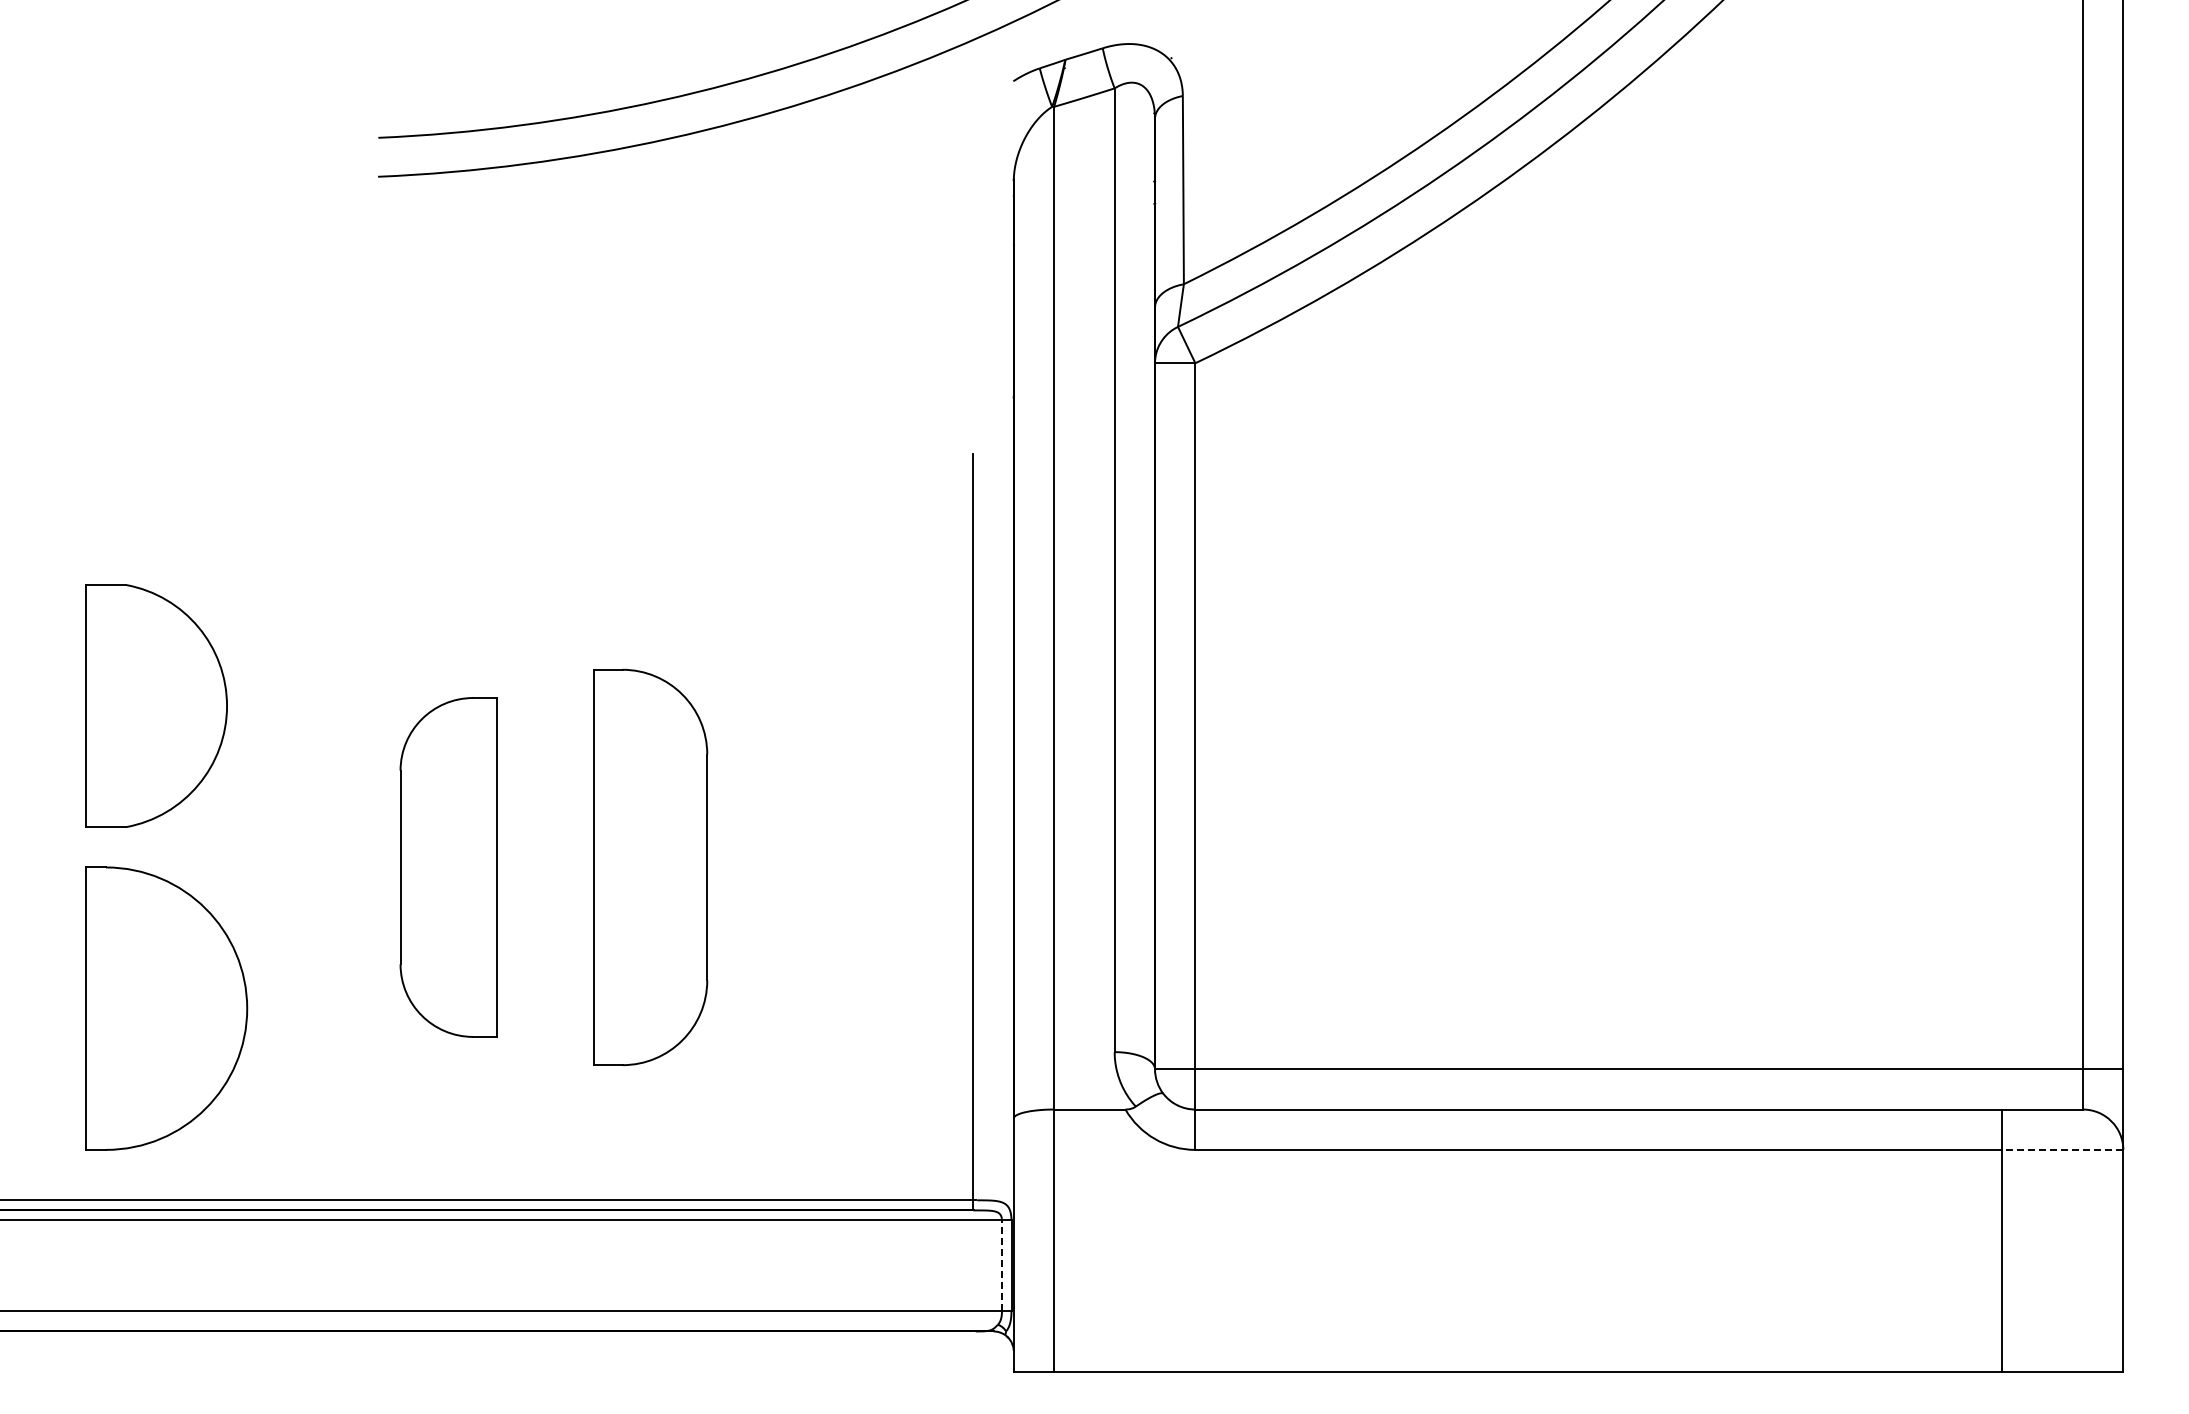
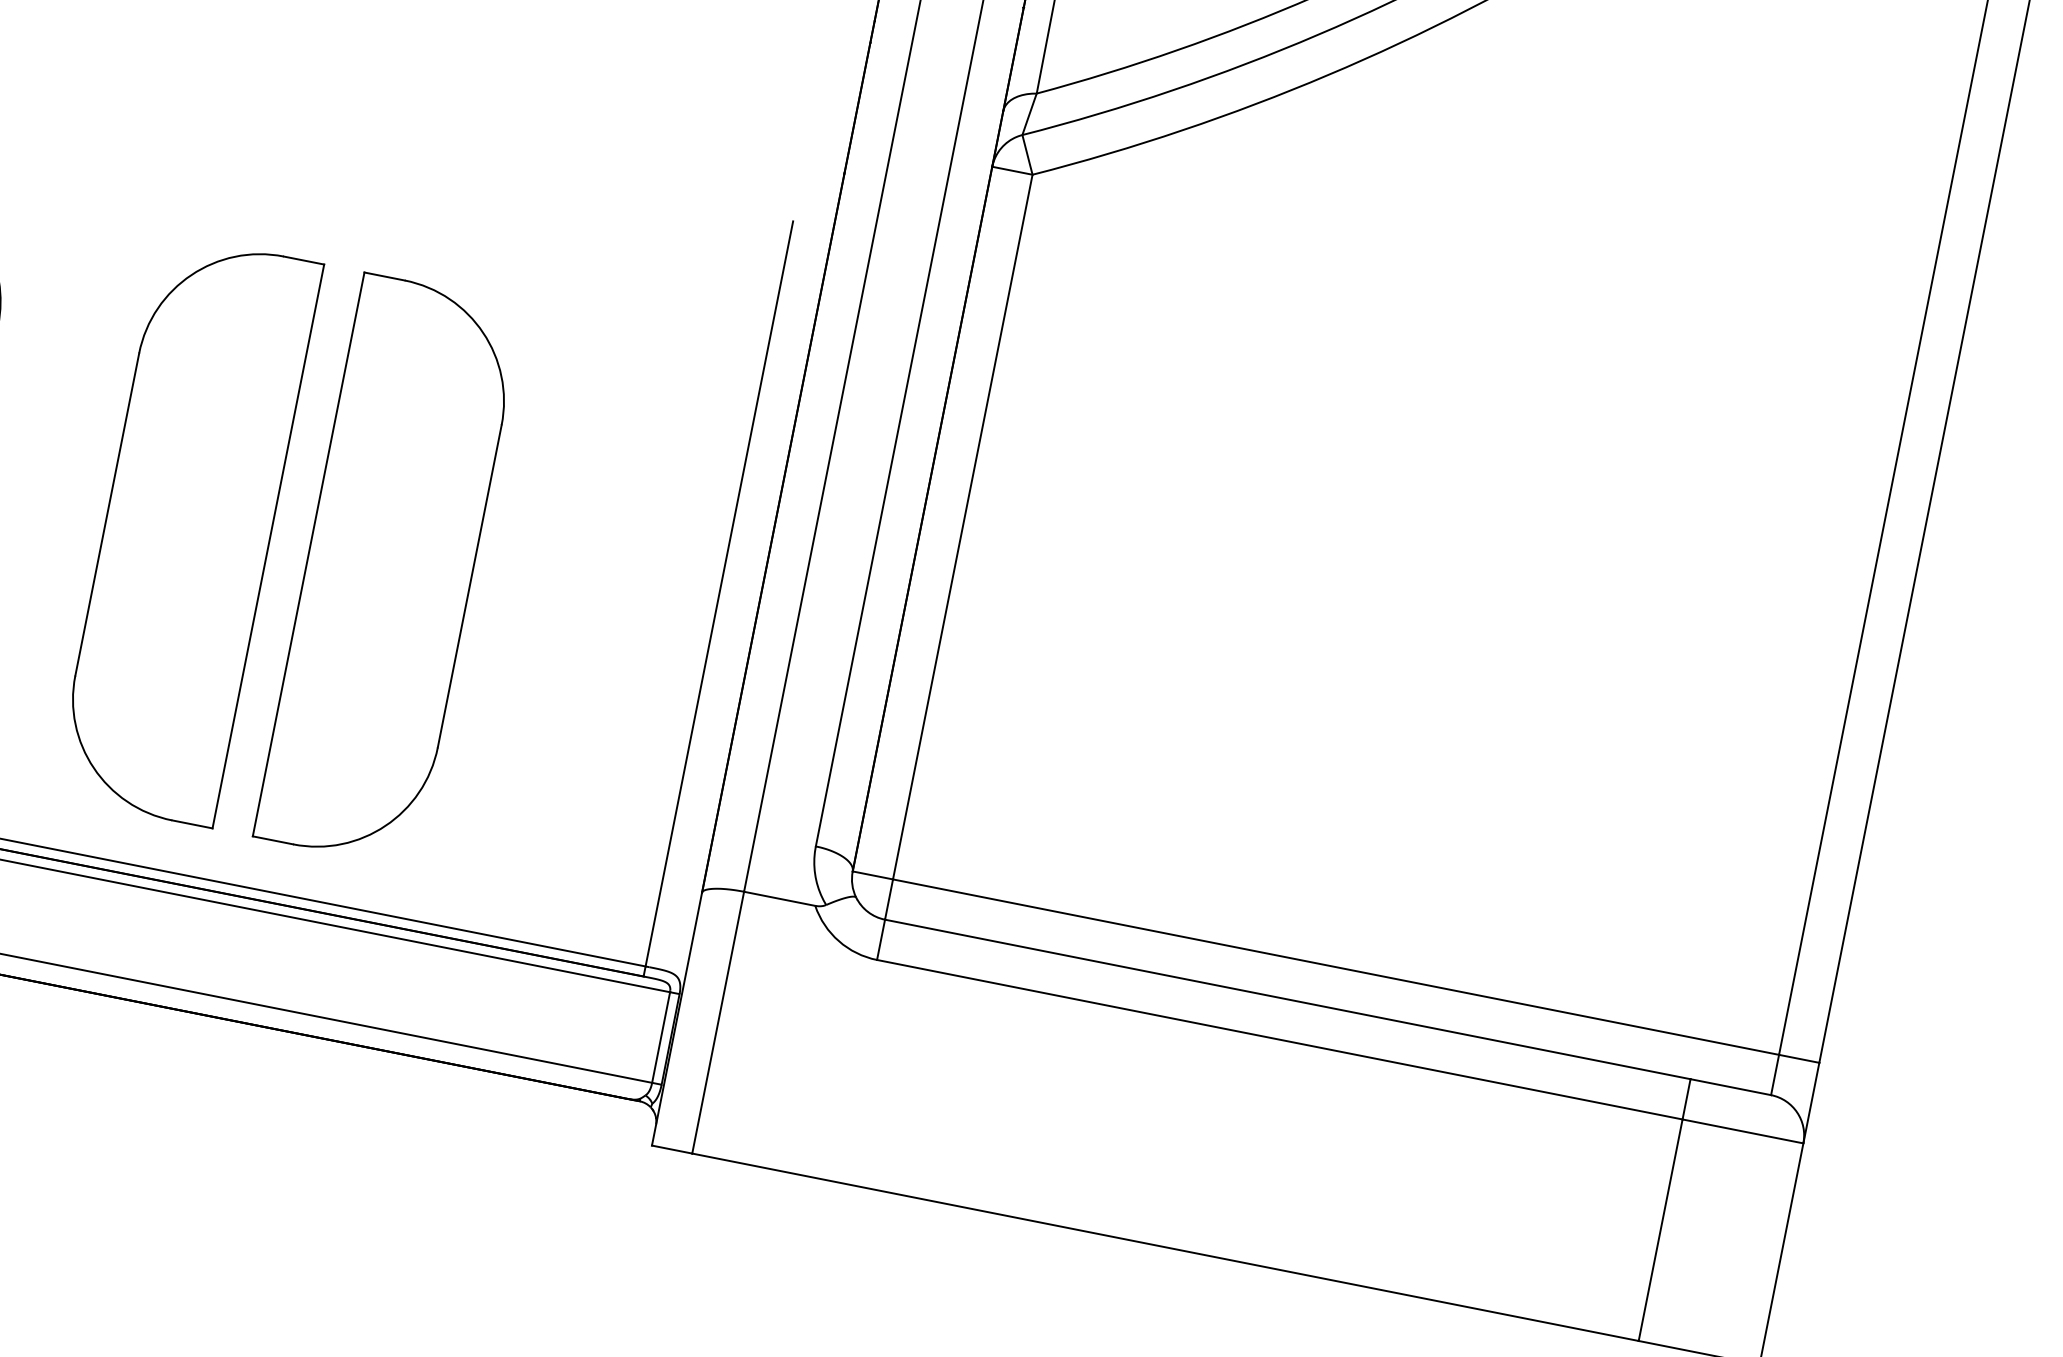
part: (448, 867) -> (187, 530), size x1.67
part: (650, 867) -> (389, 570), size x1.43
line: (2062, 1149) -> (1742, 1130), dashed -> solid
line: (1001, 1265) -> (660, 1037), dashed -> solid

